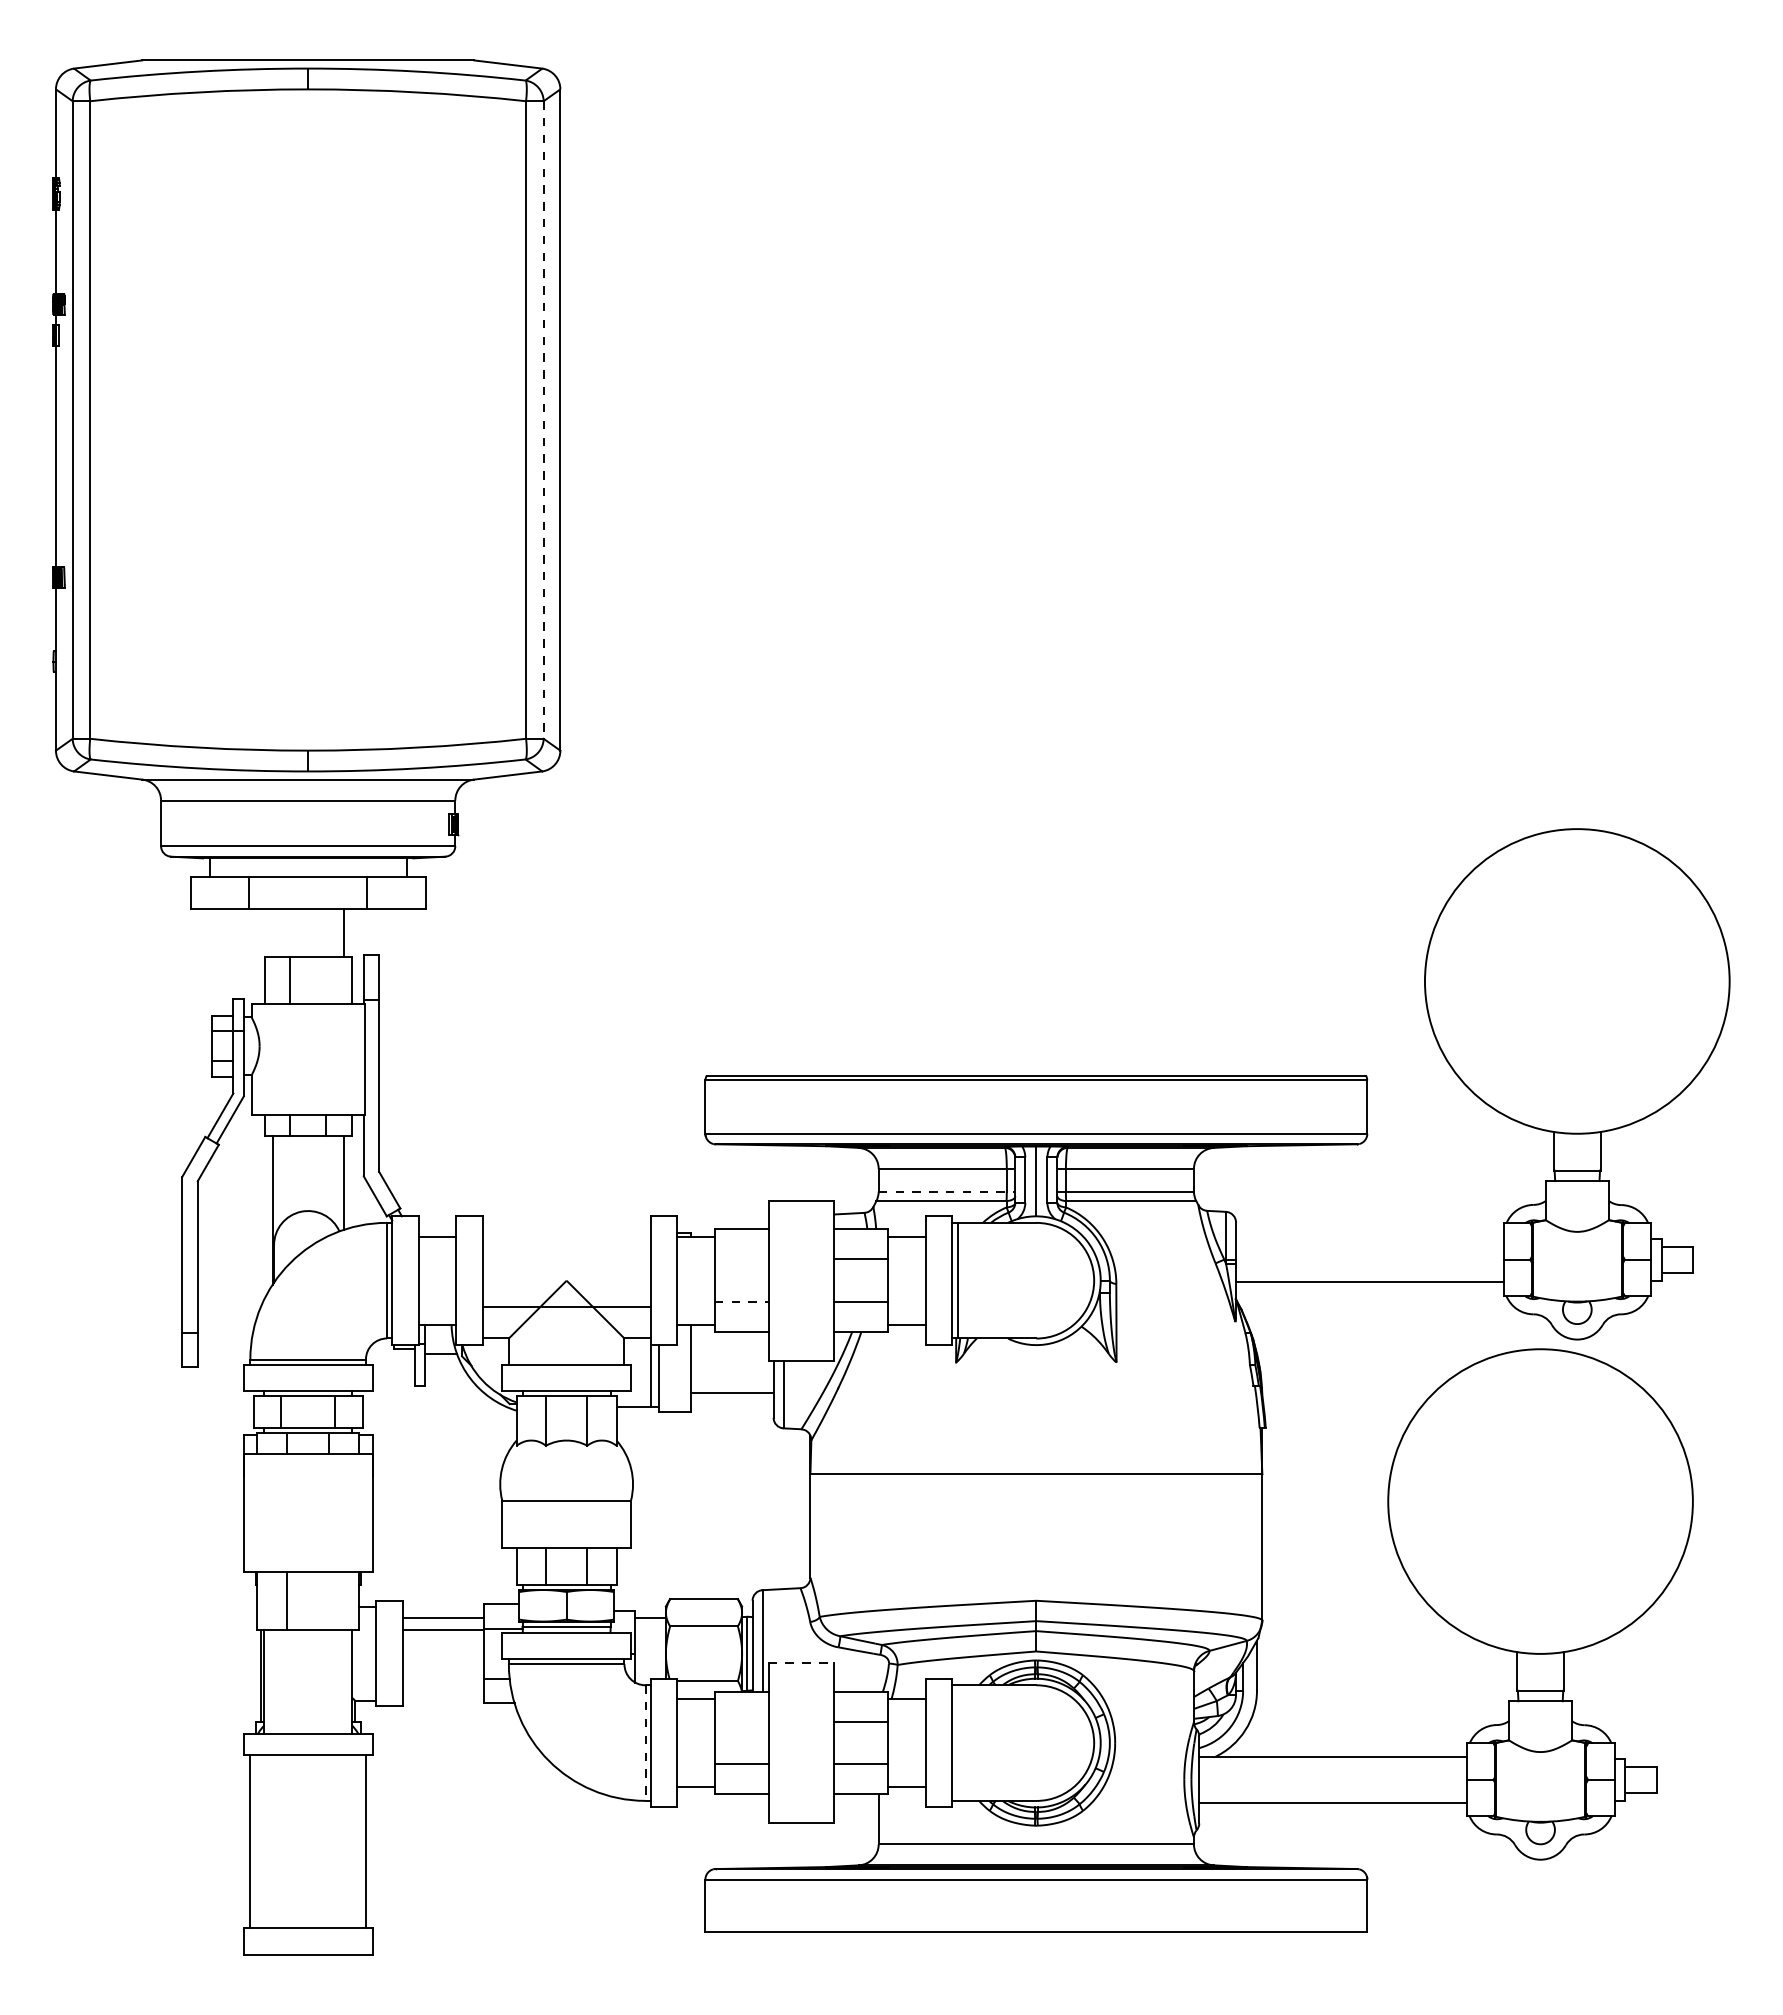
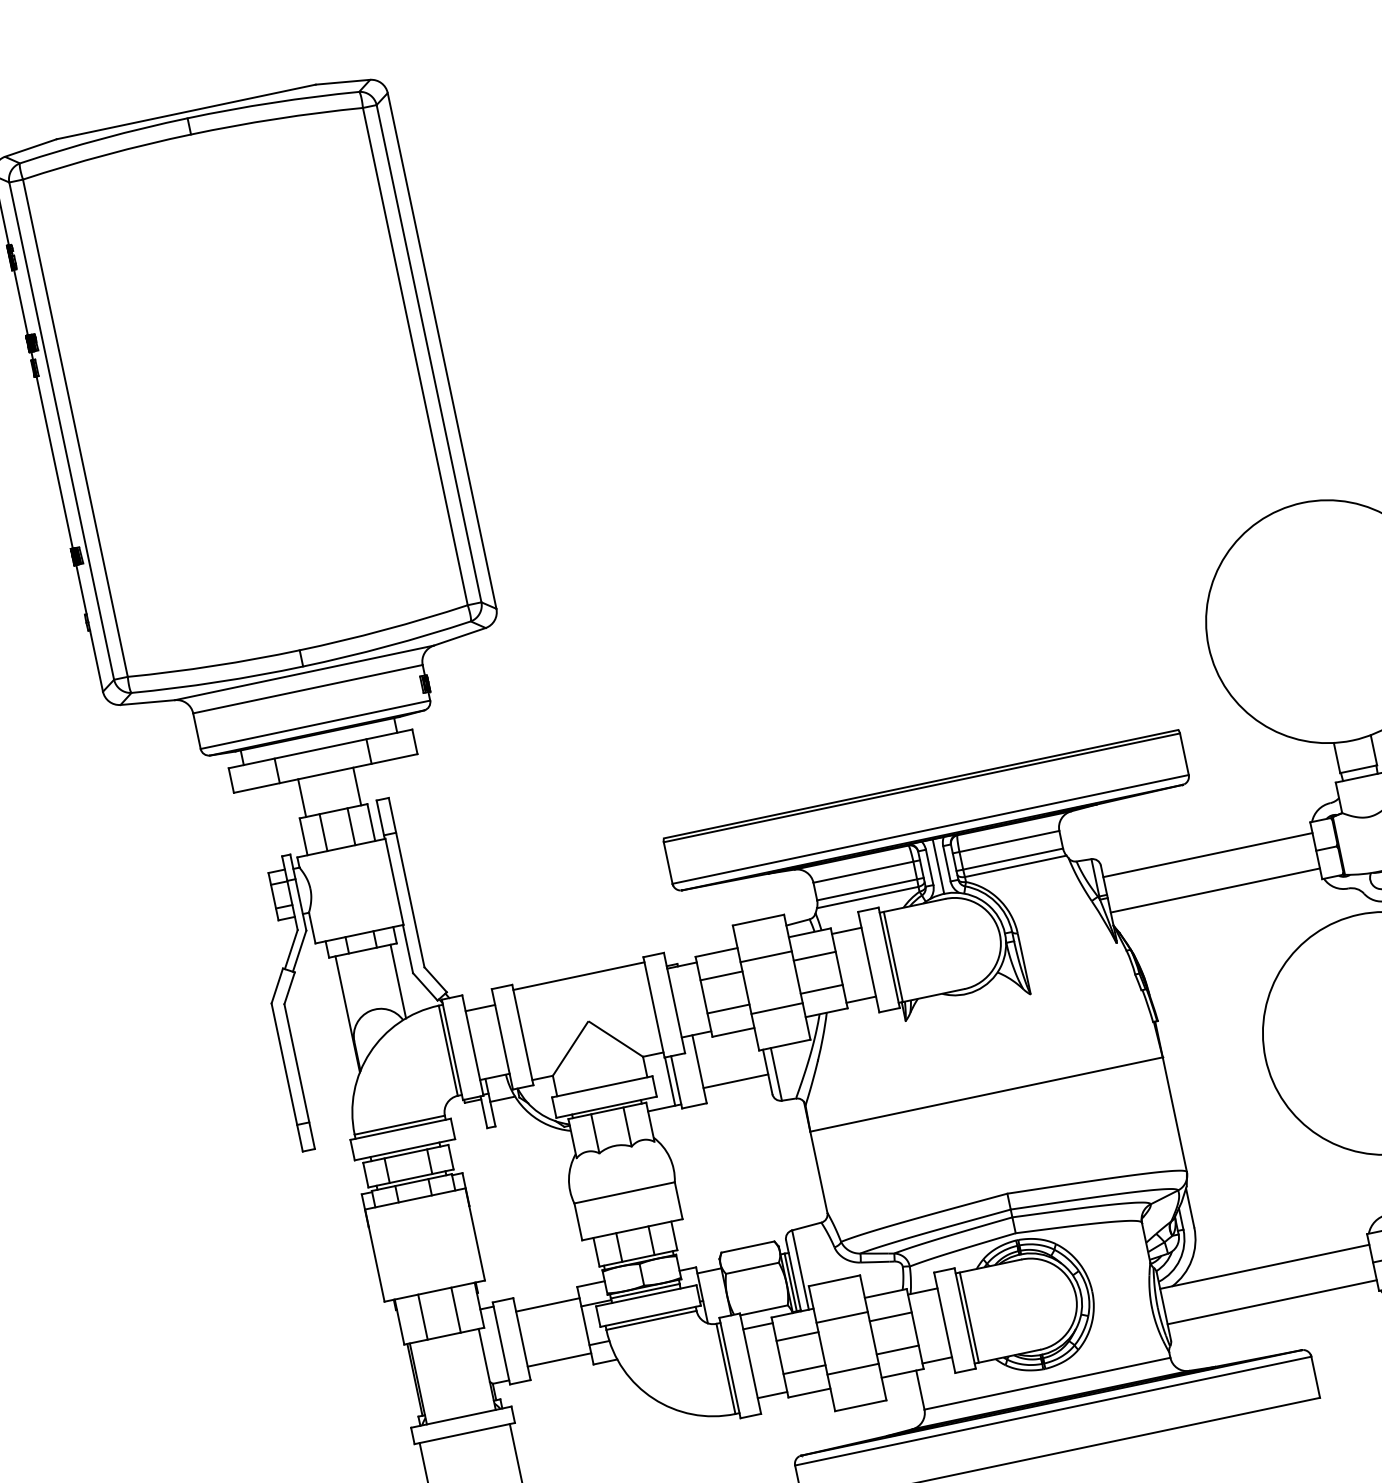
line: (543, 420) -> (429, 354), dashed -> solid
line: (272, 932) -> (301, 797), added
line: (326, 980) -> (351, 826), added
line: (947, 1191) -> (870, 889), dashed -> solid
line: (1369, 1237) -> (1207, 855), added
line: (801, 1247) -> (766, 956), added
line: (741, 1259) -> (721, 975), added
line: (741, 1301) -> (728, 1008), dashed -> solid
line: (566, 1306) -> (578, 975), moved
line: (801, 1313) -> (777, 1008), added
line: (329, 1601) -> (456, 1310), added
line: (443, 1630) -> (559, 1360), moved
line: (801, 1662) -> (834, 1280), dashed -> solid
line: (801, 1709) -> (842, 1317), added
line: (741, 1721) -> (797, 1336), added
line: (957, 1742) -> (969, 1317), added
line: (645, 1743) -> (726, 1369), dashed -> solid
line: (801, 1776) -> (853, 1369), added

